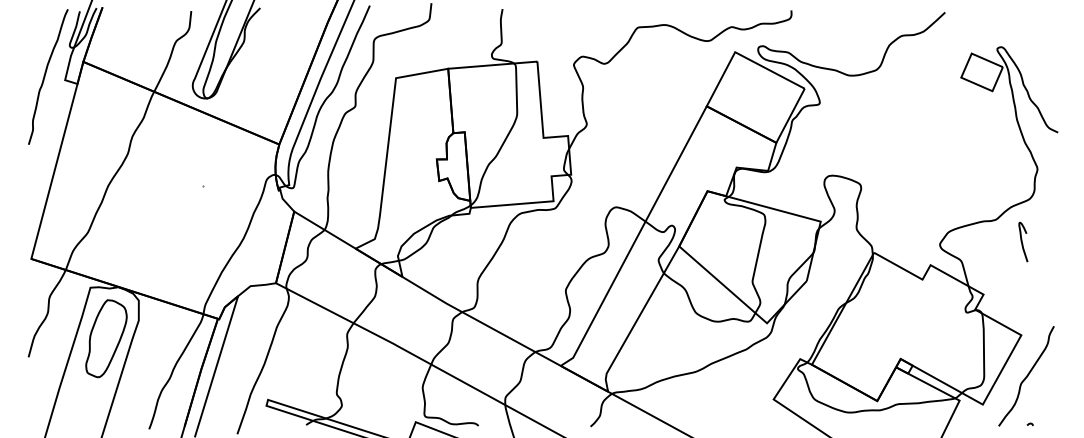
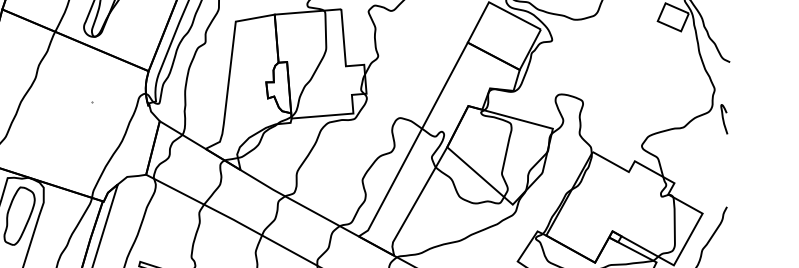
curve: (1022, 241) -> (723, 118), moved

